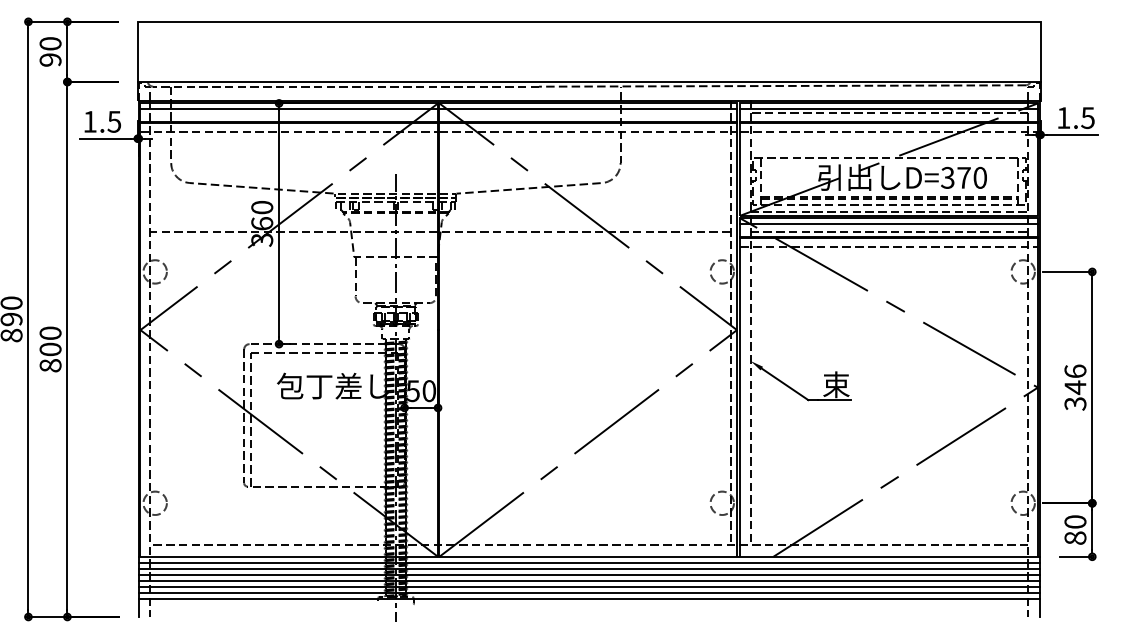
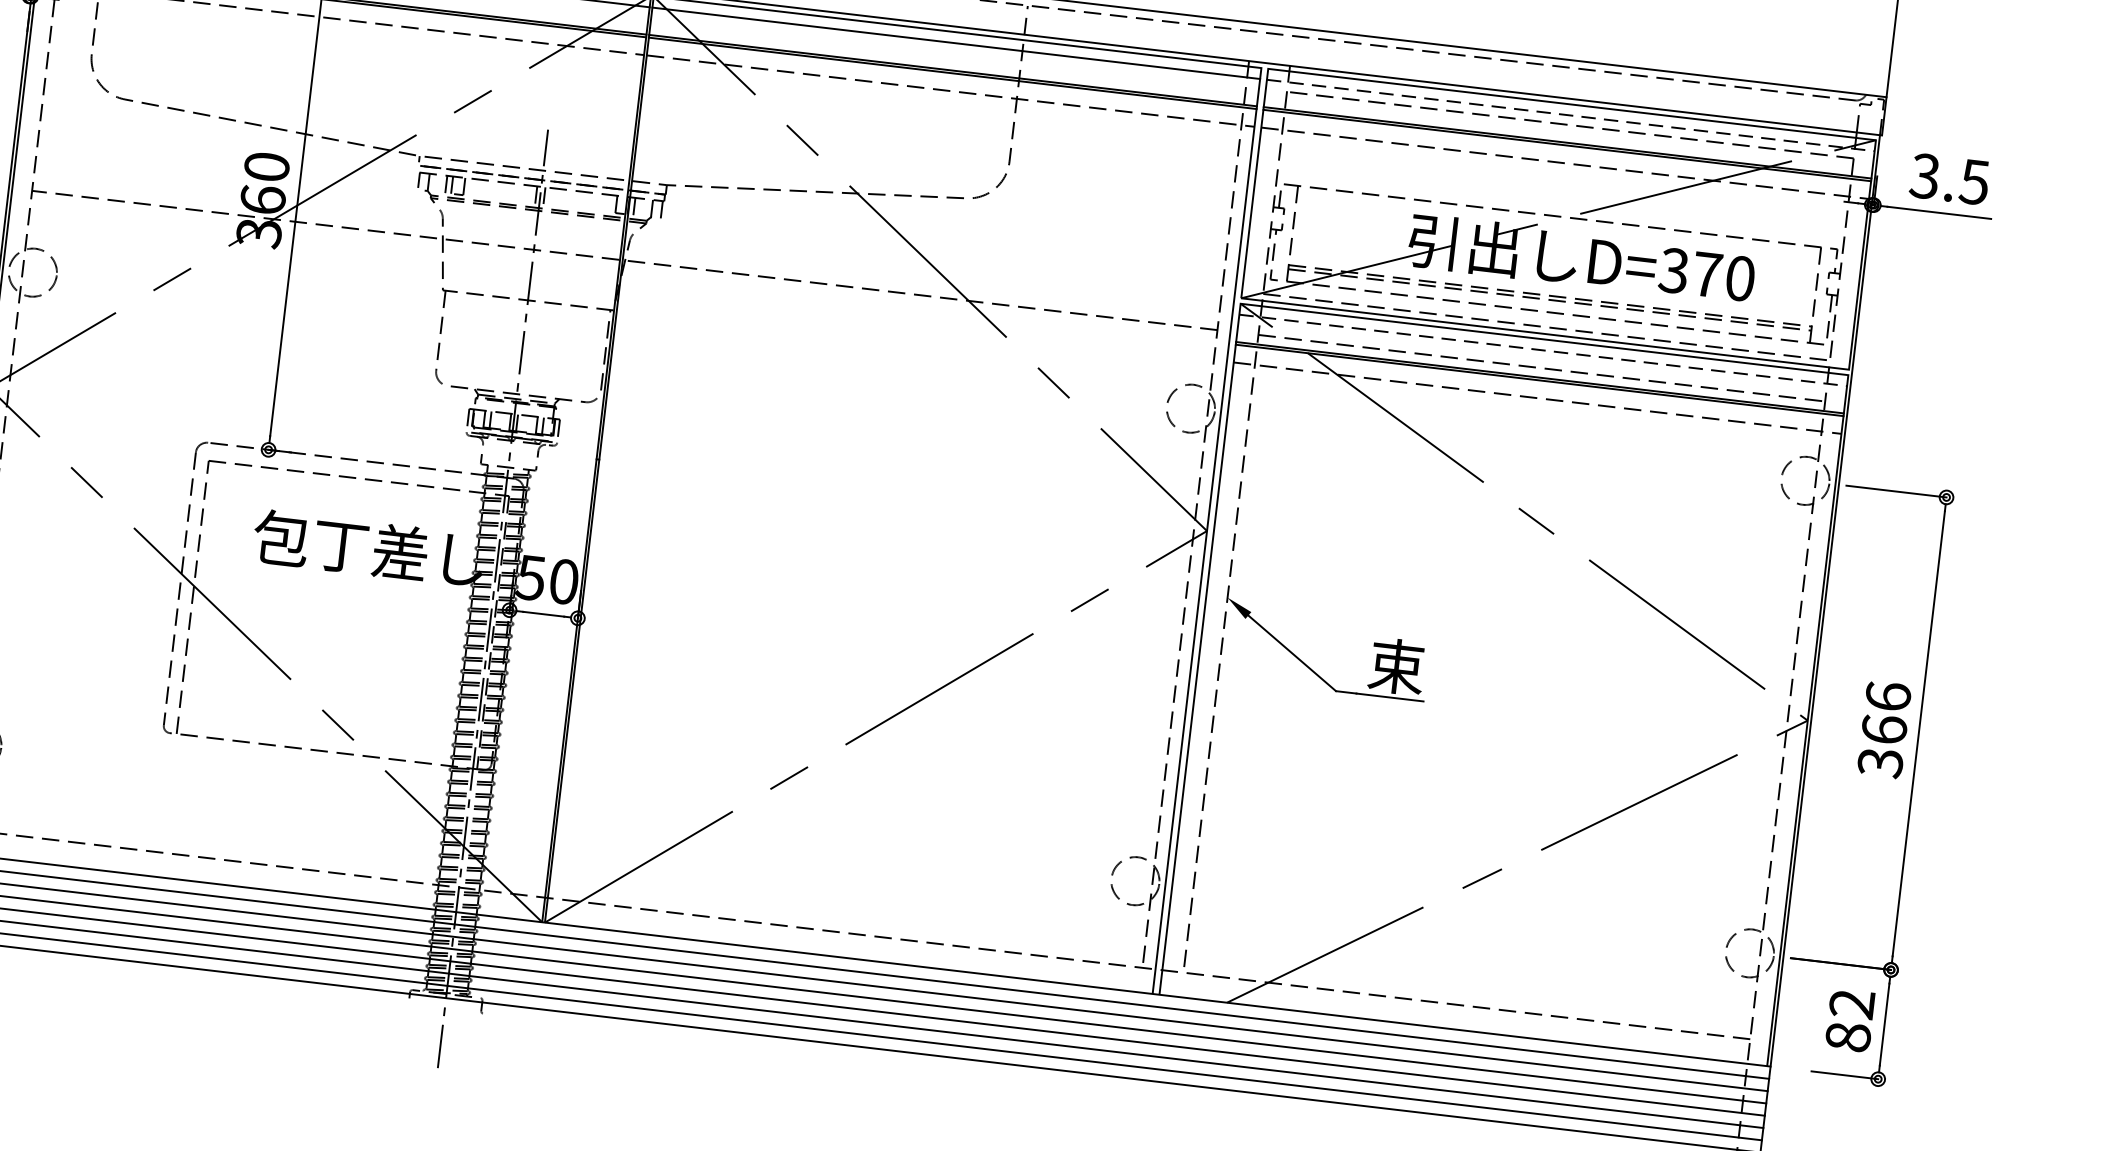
line: (889, 108) -> (1571, 115), solid -> dashed
text: (1063, 118) -> (1924, 177), 1.5 -> 3.5
line: (889, 223) -> (1544, 349), solid -> dashed
text: (1075, 387) -> (1884, 729), 346 -> 366
text: (1075, 521) -> (1852, 1003), 80 -> 82

